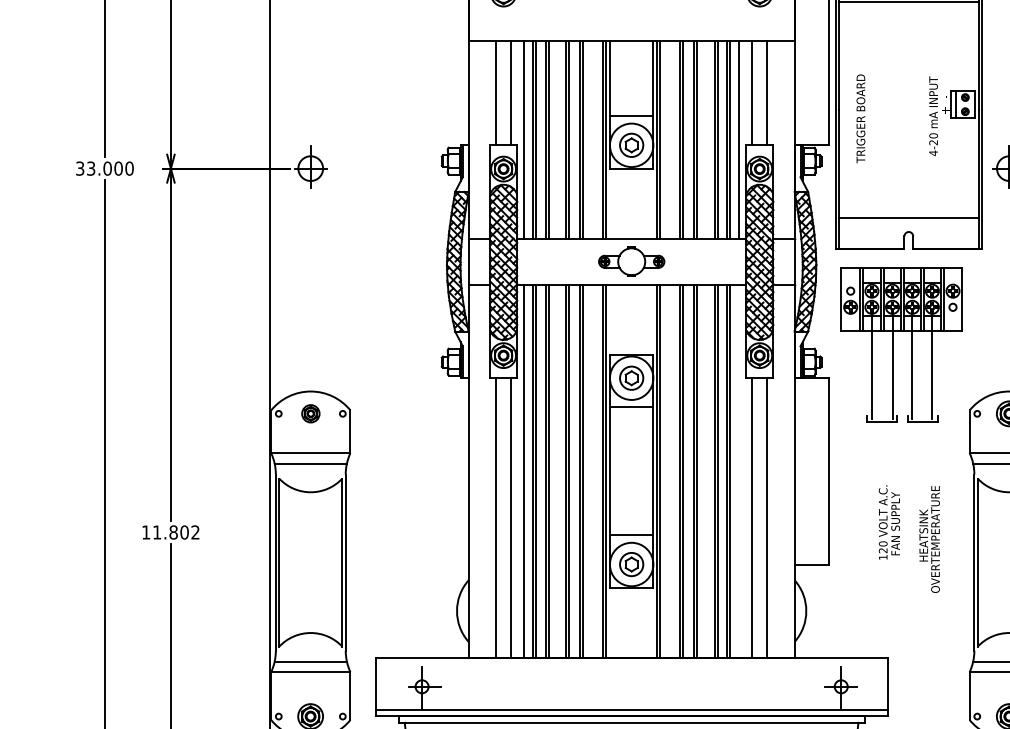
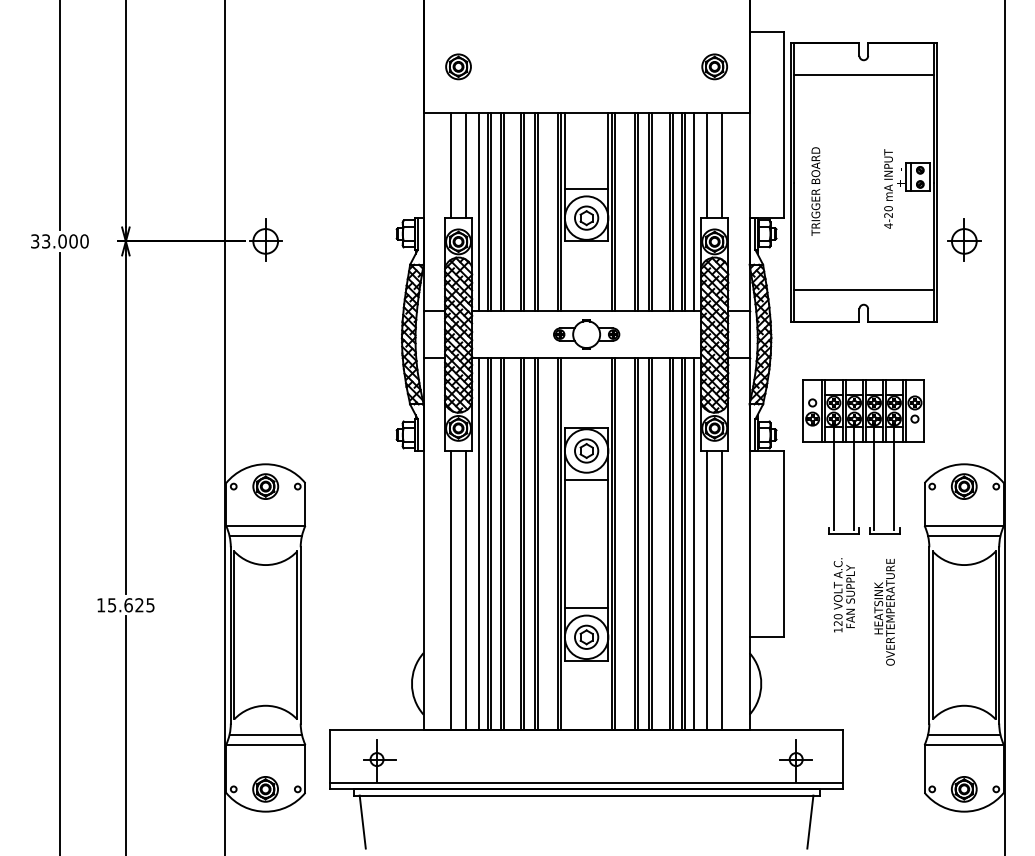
part: (892, 344) -> (854, 456), moved
part: (310, 413) -> (265, 486), size x1.43
line: (738, 470) -> (693, 543), added
text: (176, 532) -> (131, 605), 11.802 -> 15.625

